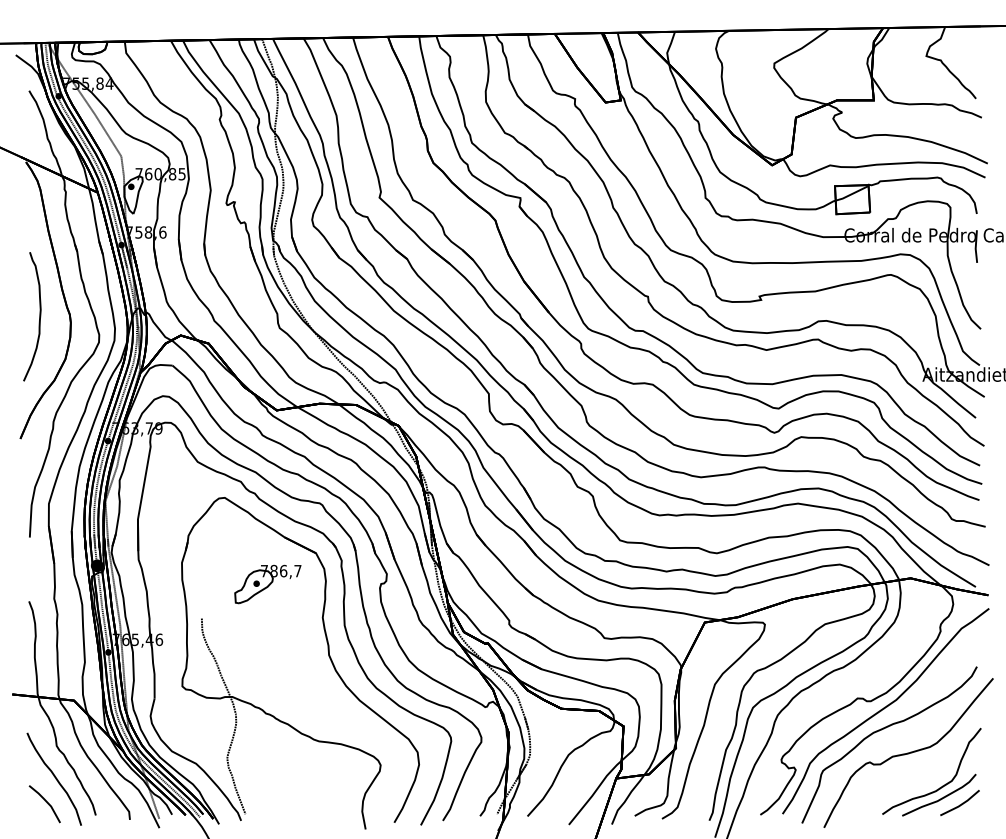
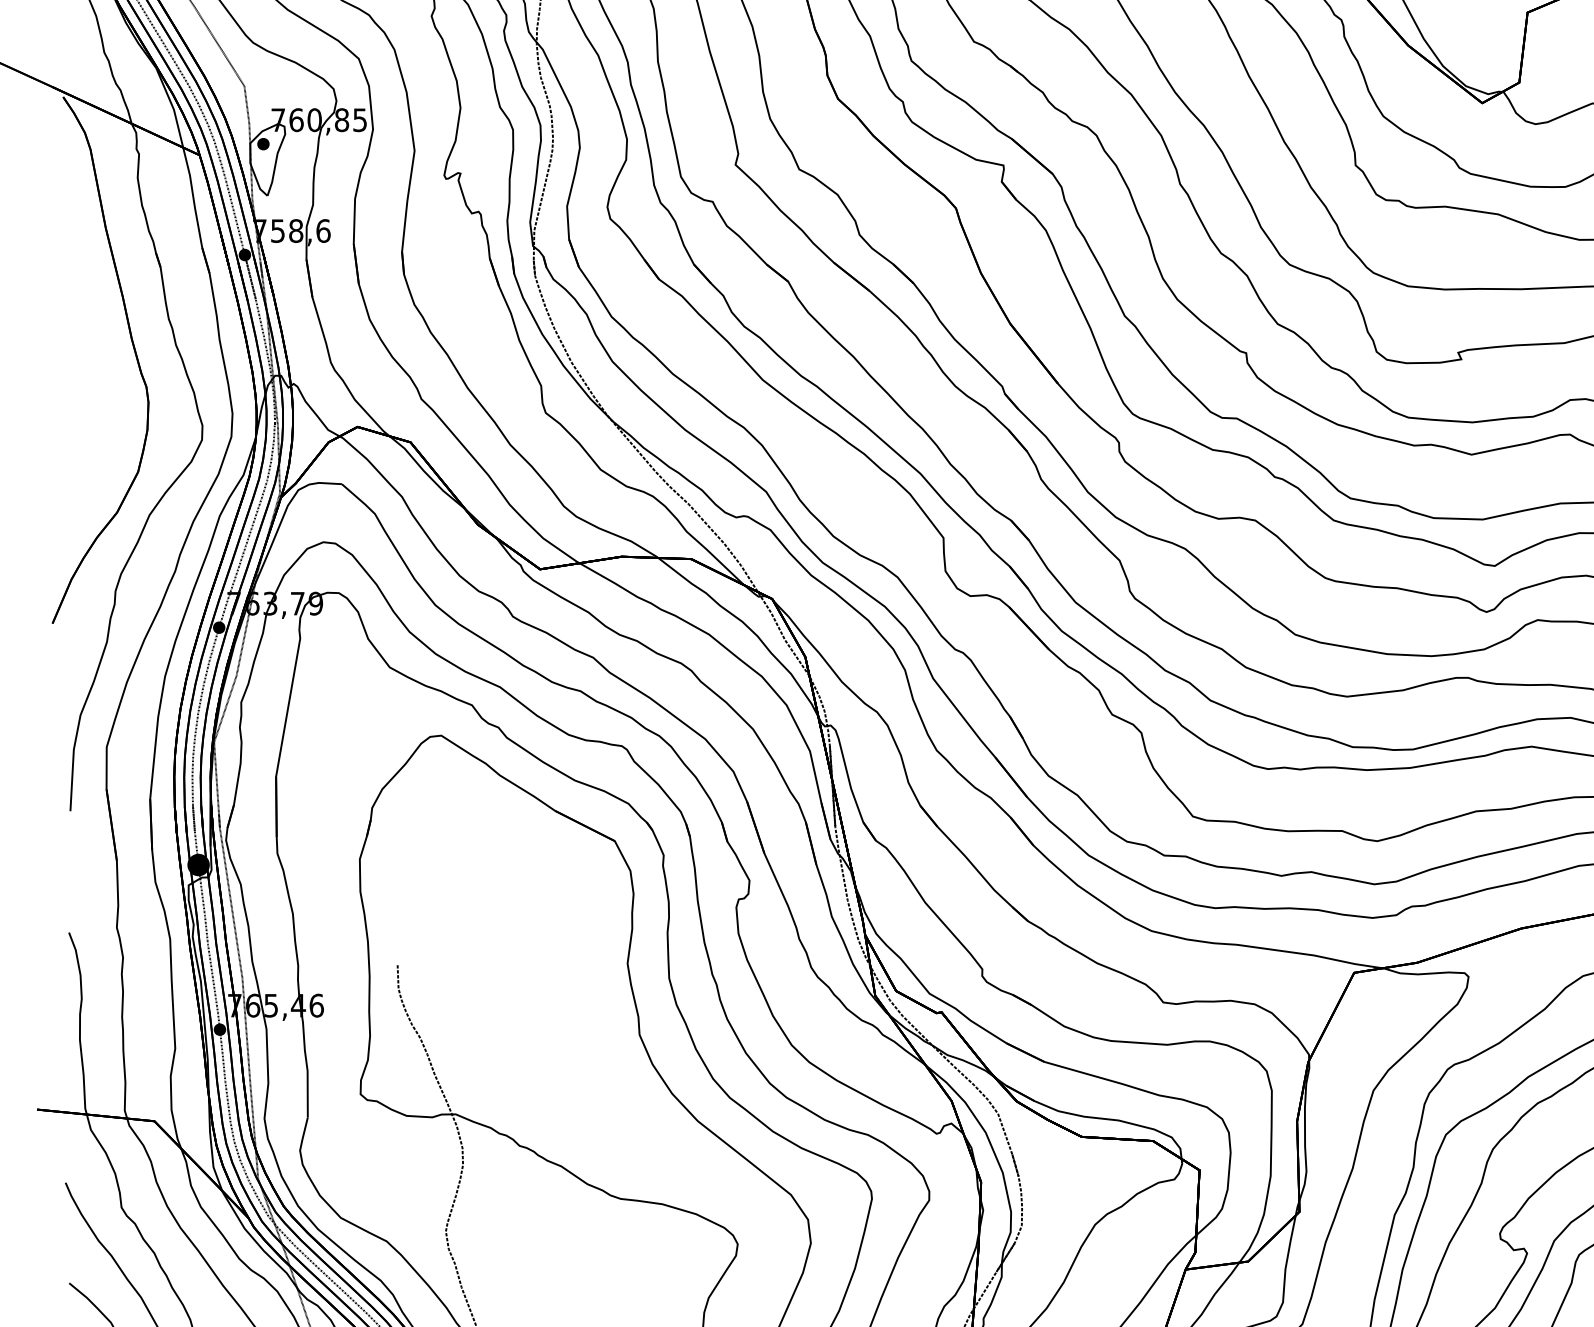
curve: (39, 316) -> (88, 390), removed
part: (267, 584) -> (522, 900), removed

